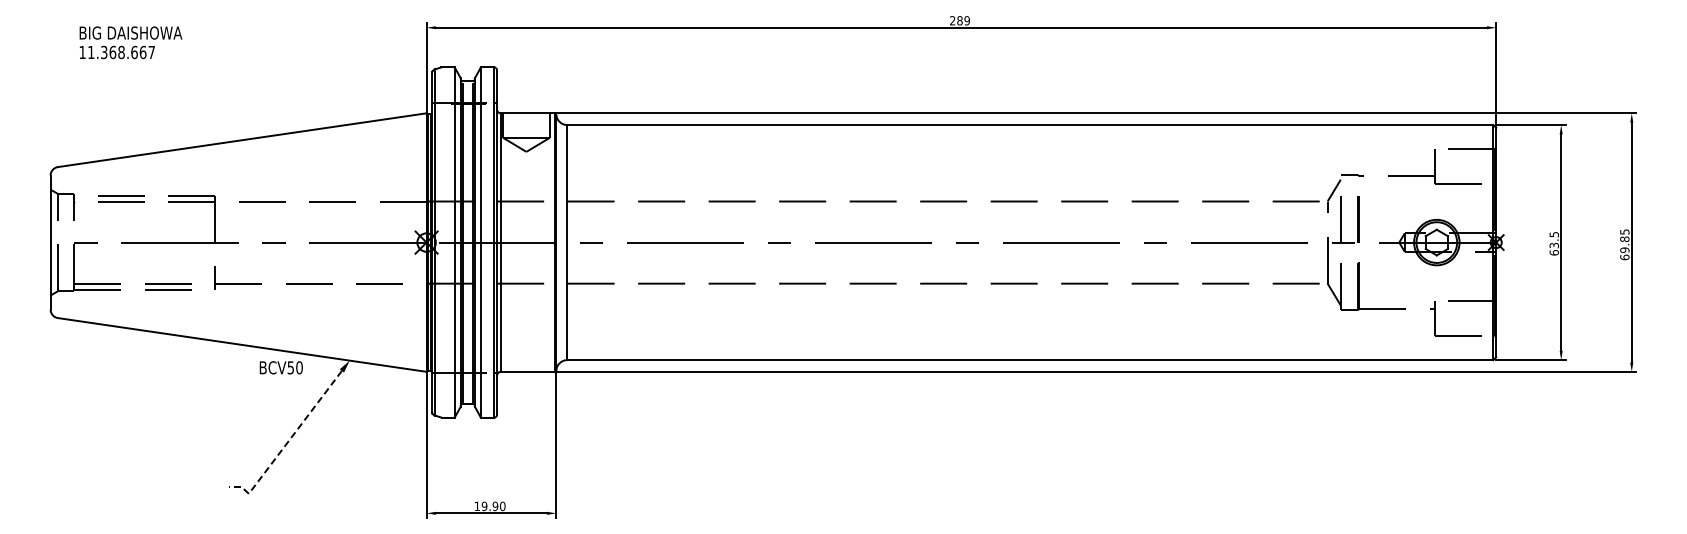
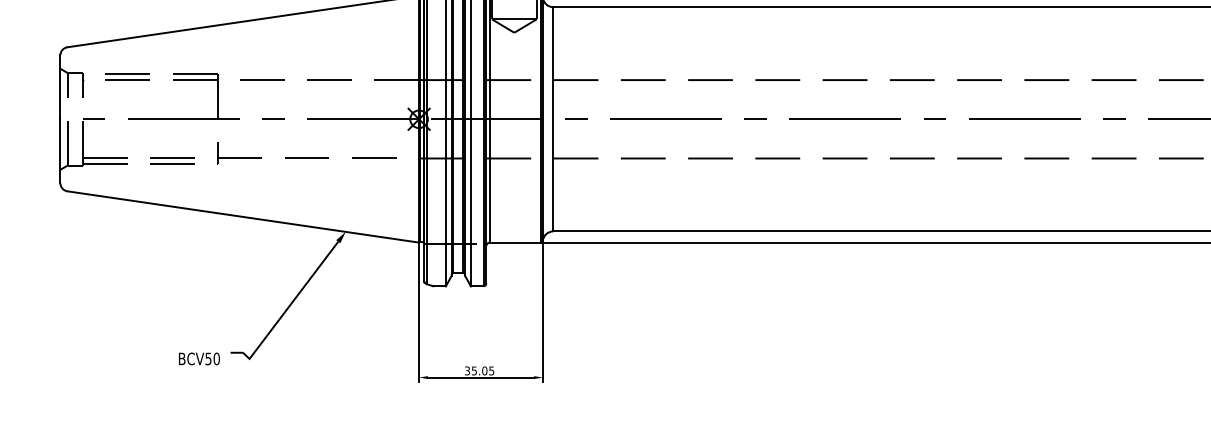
text: (280, 367) -> (198, 358), moved
line: (287, 442) -> (286, 310), dashed -> solid
text: (489, 506) -> (479, 371), 19.90 -> 35.05

